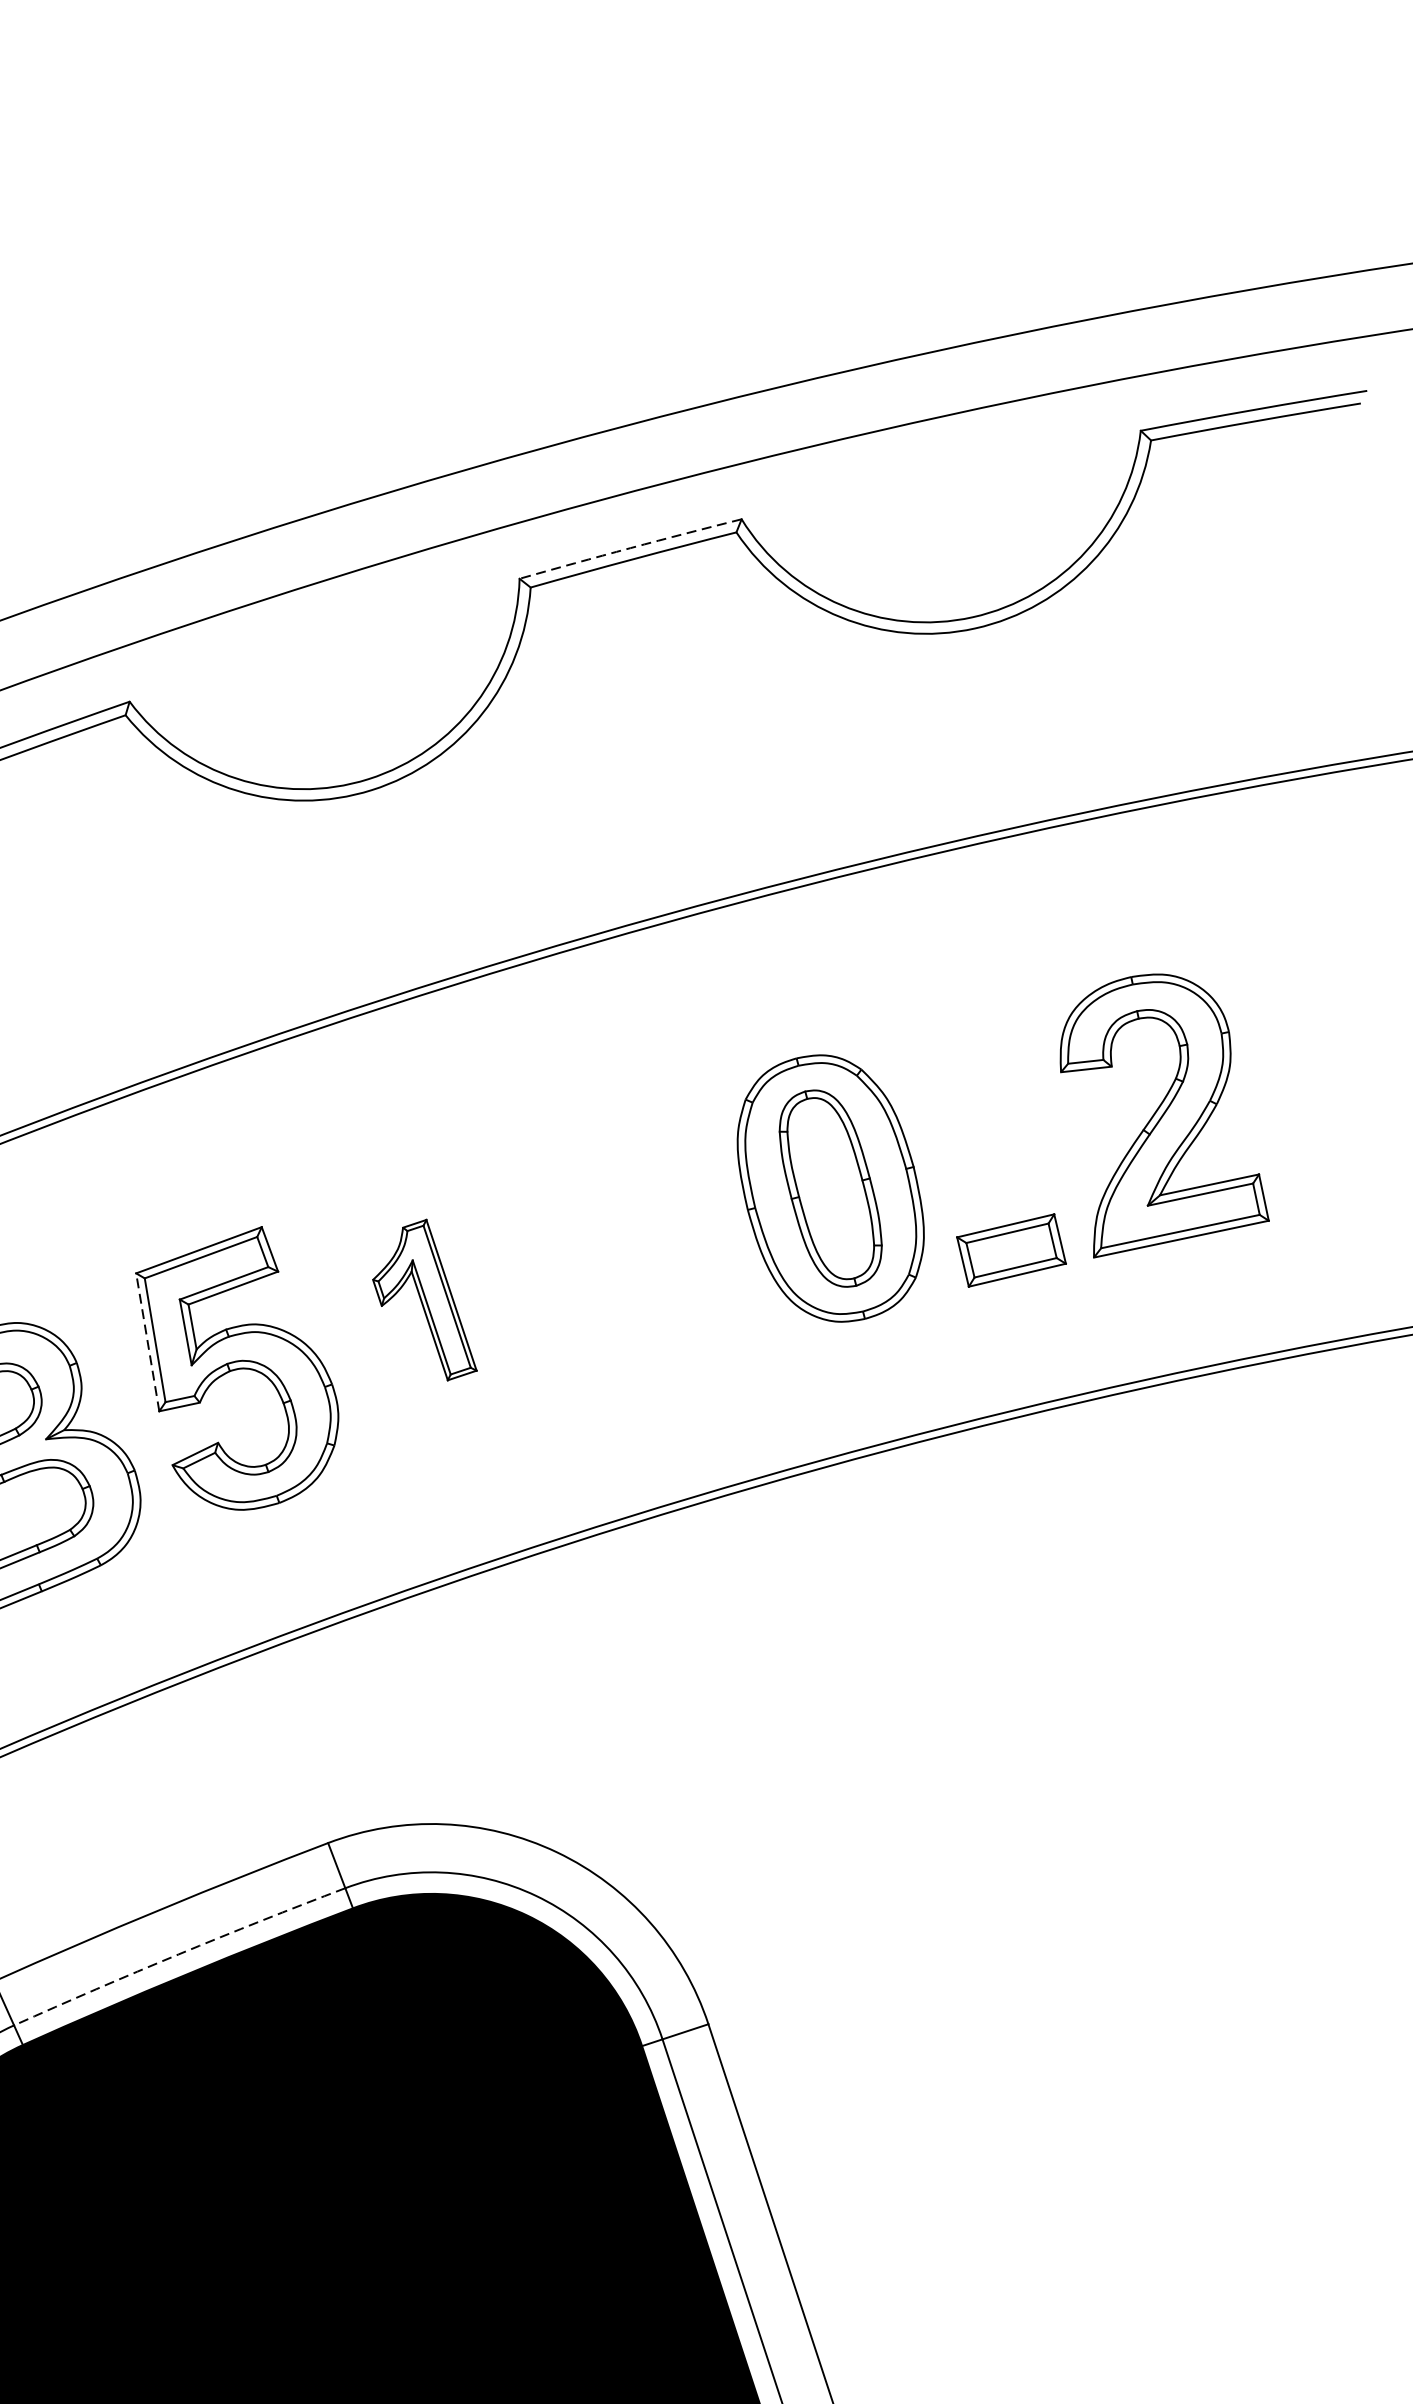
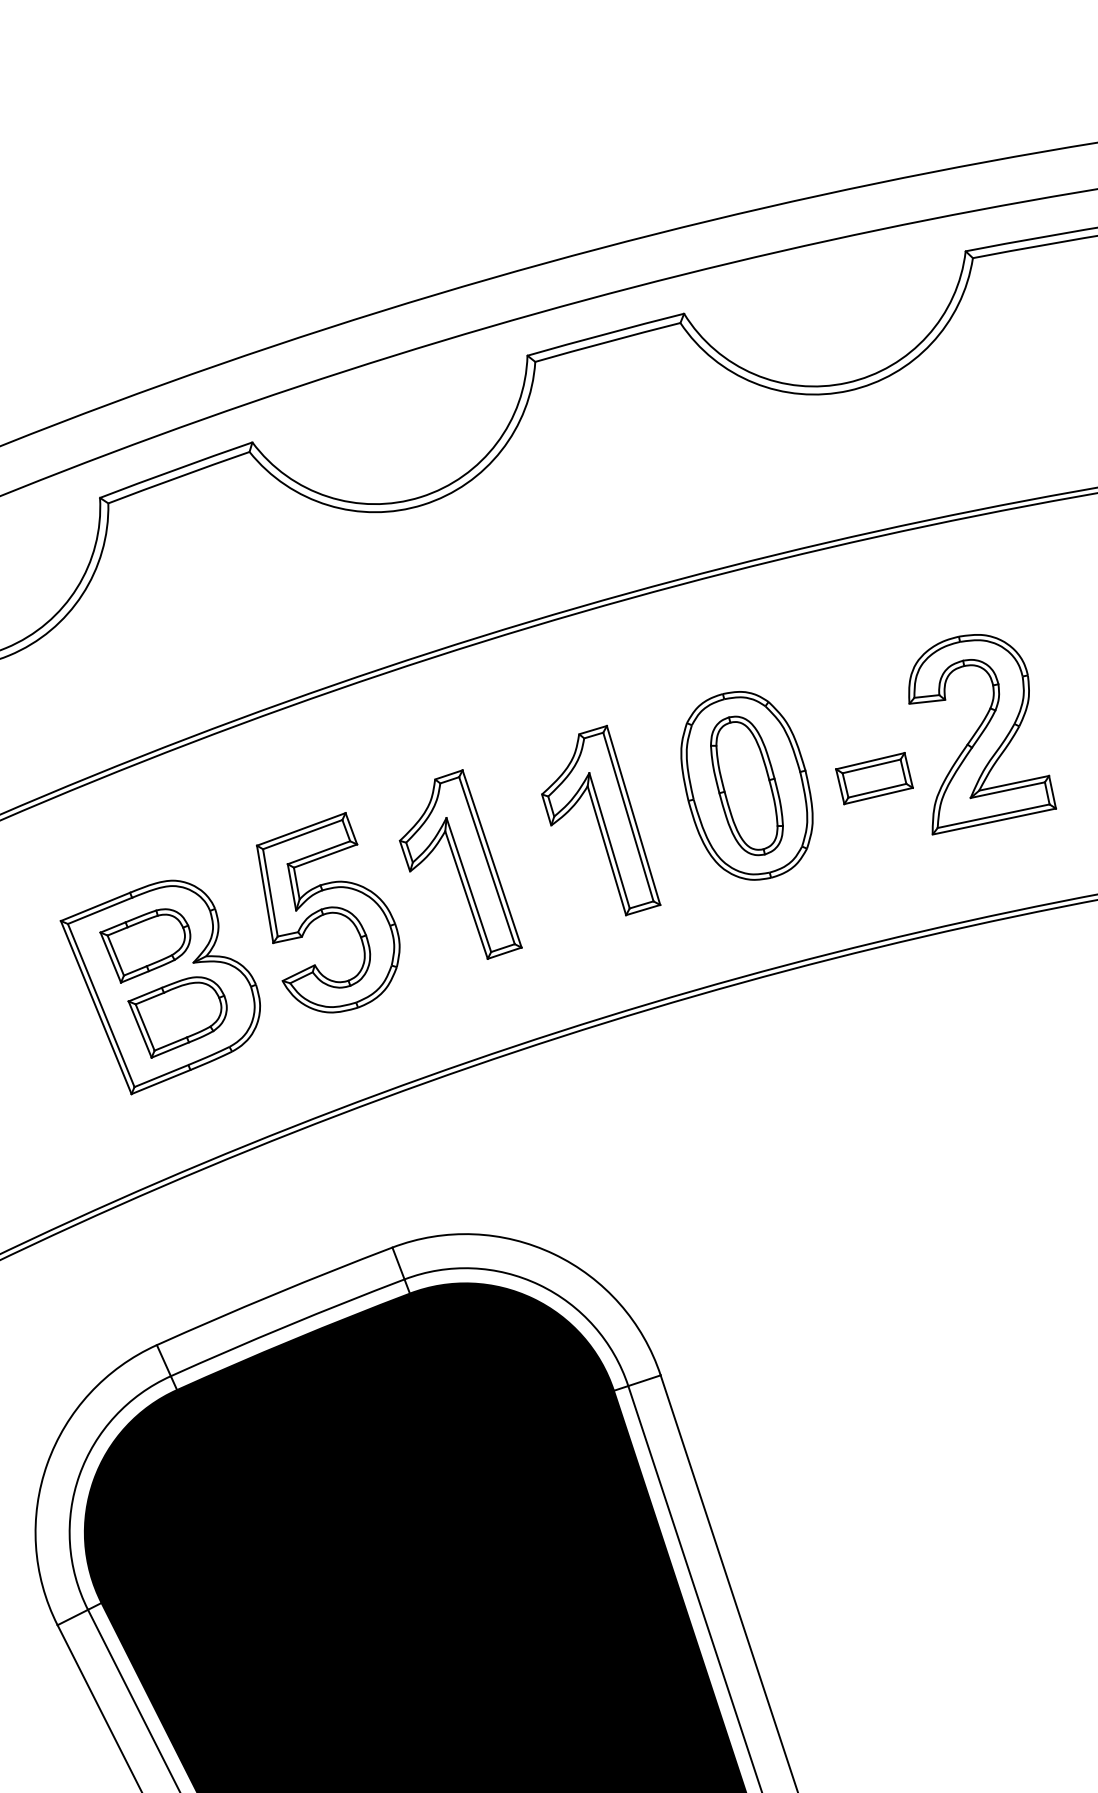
arc: (630, 548) -> (605, 334), dashed -> solid
part: (624, 1237) -> (601, 820), added
part: (1011, 1250) -> (874, 778), moved
part: (424, 1300) -> (460, 864), size x1.67
line: (148, 1341) -> (265, 893), dashed -> solid
arc: (179, 1954) -> (287, 1326), dashed -> solid

